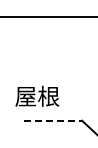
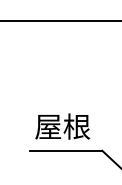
text: (37, 95) -> (62, 125), moved
line: (53, 120) -> (66, 150), dashed -> solid

